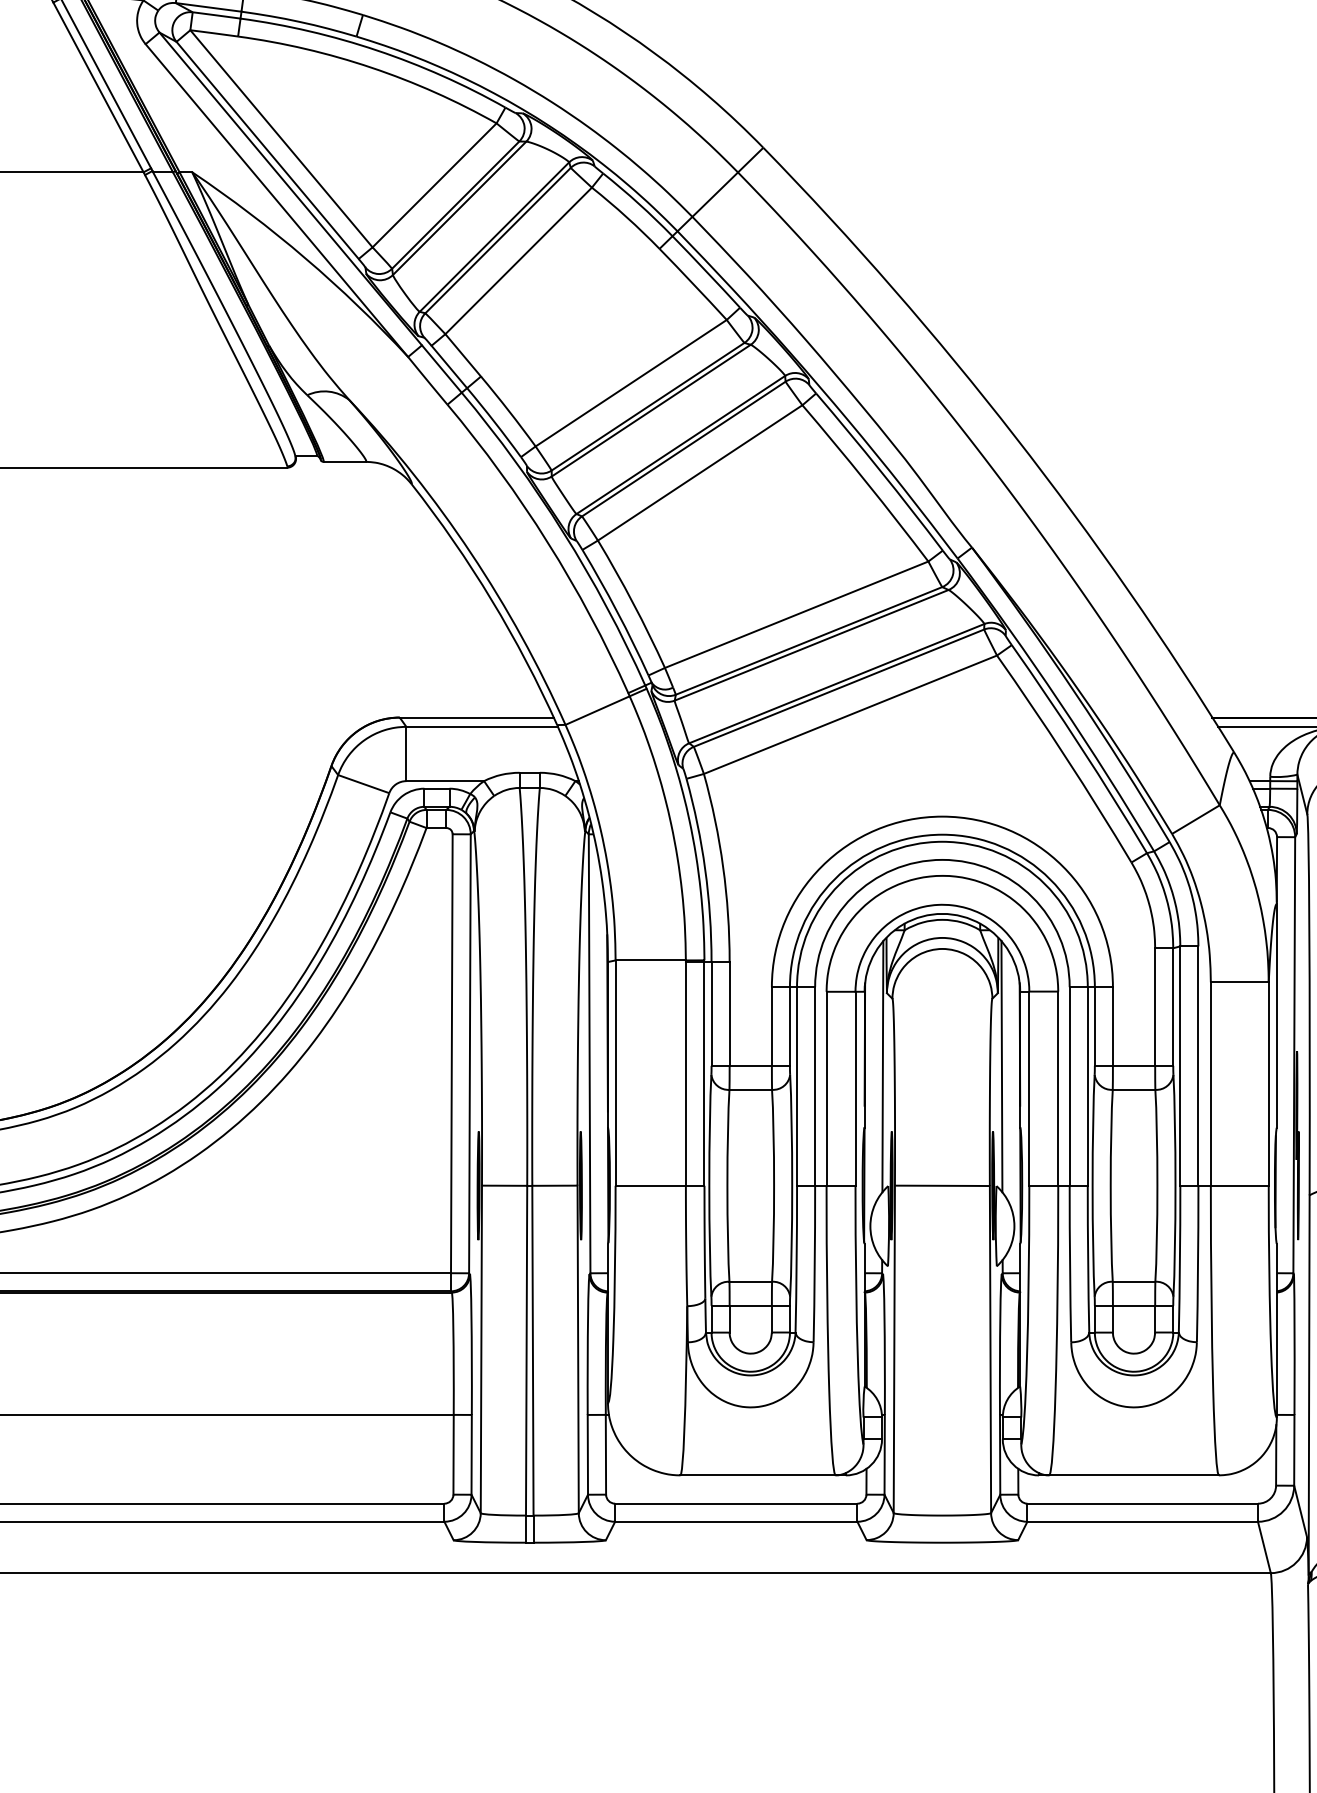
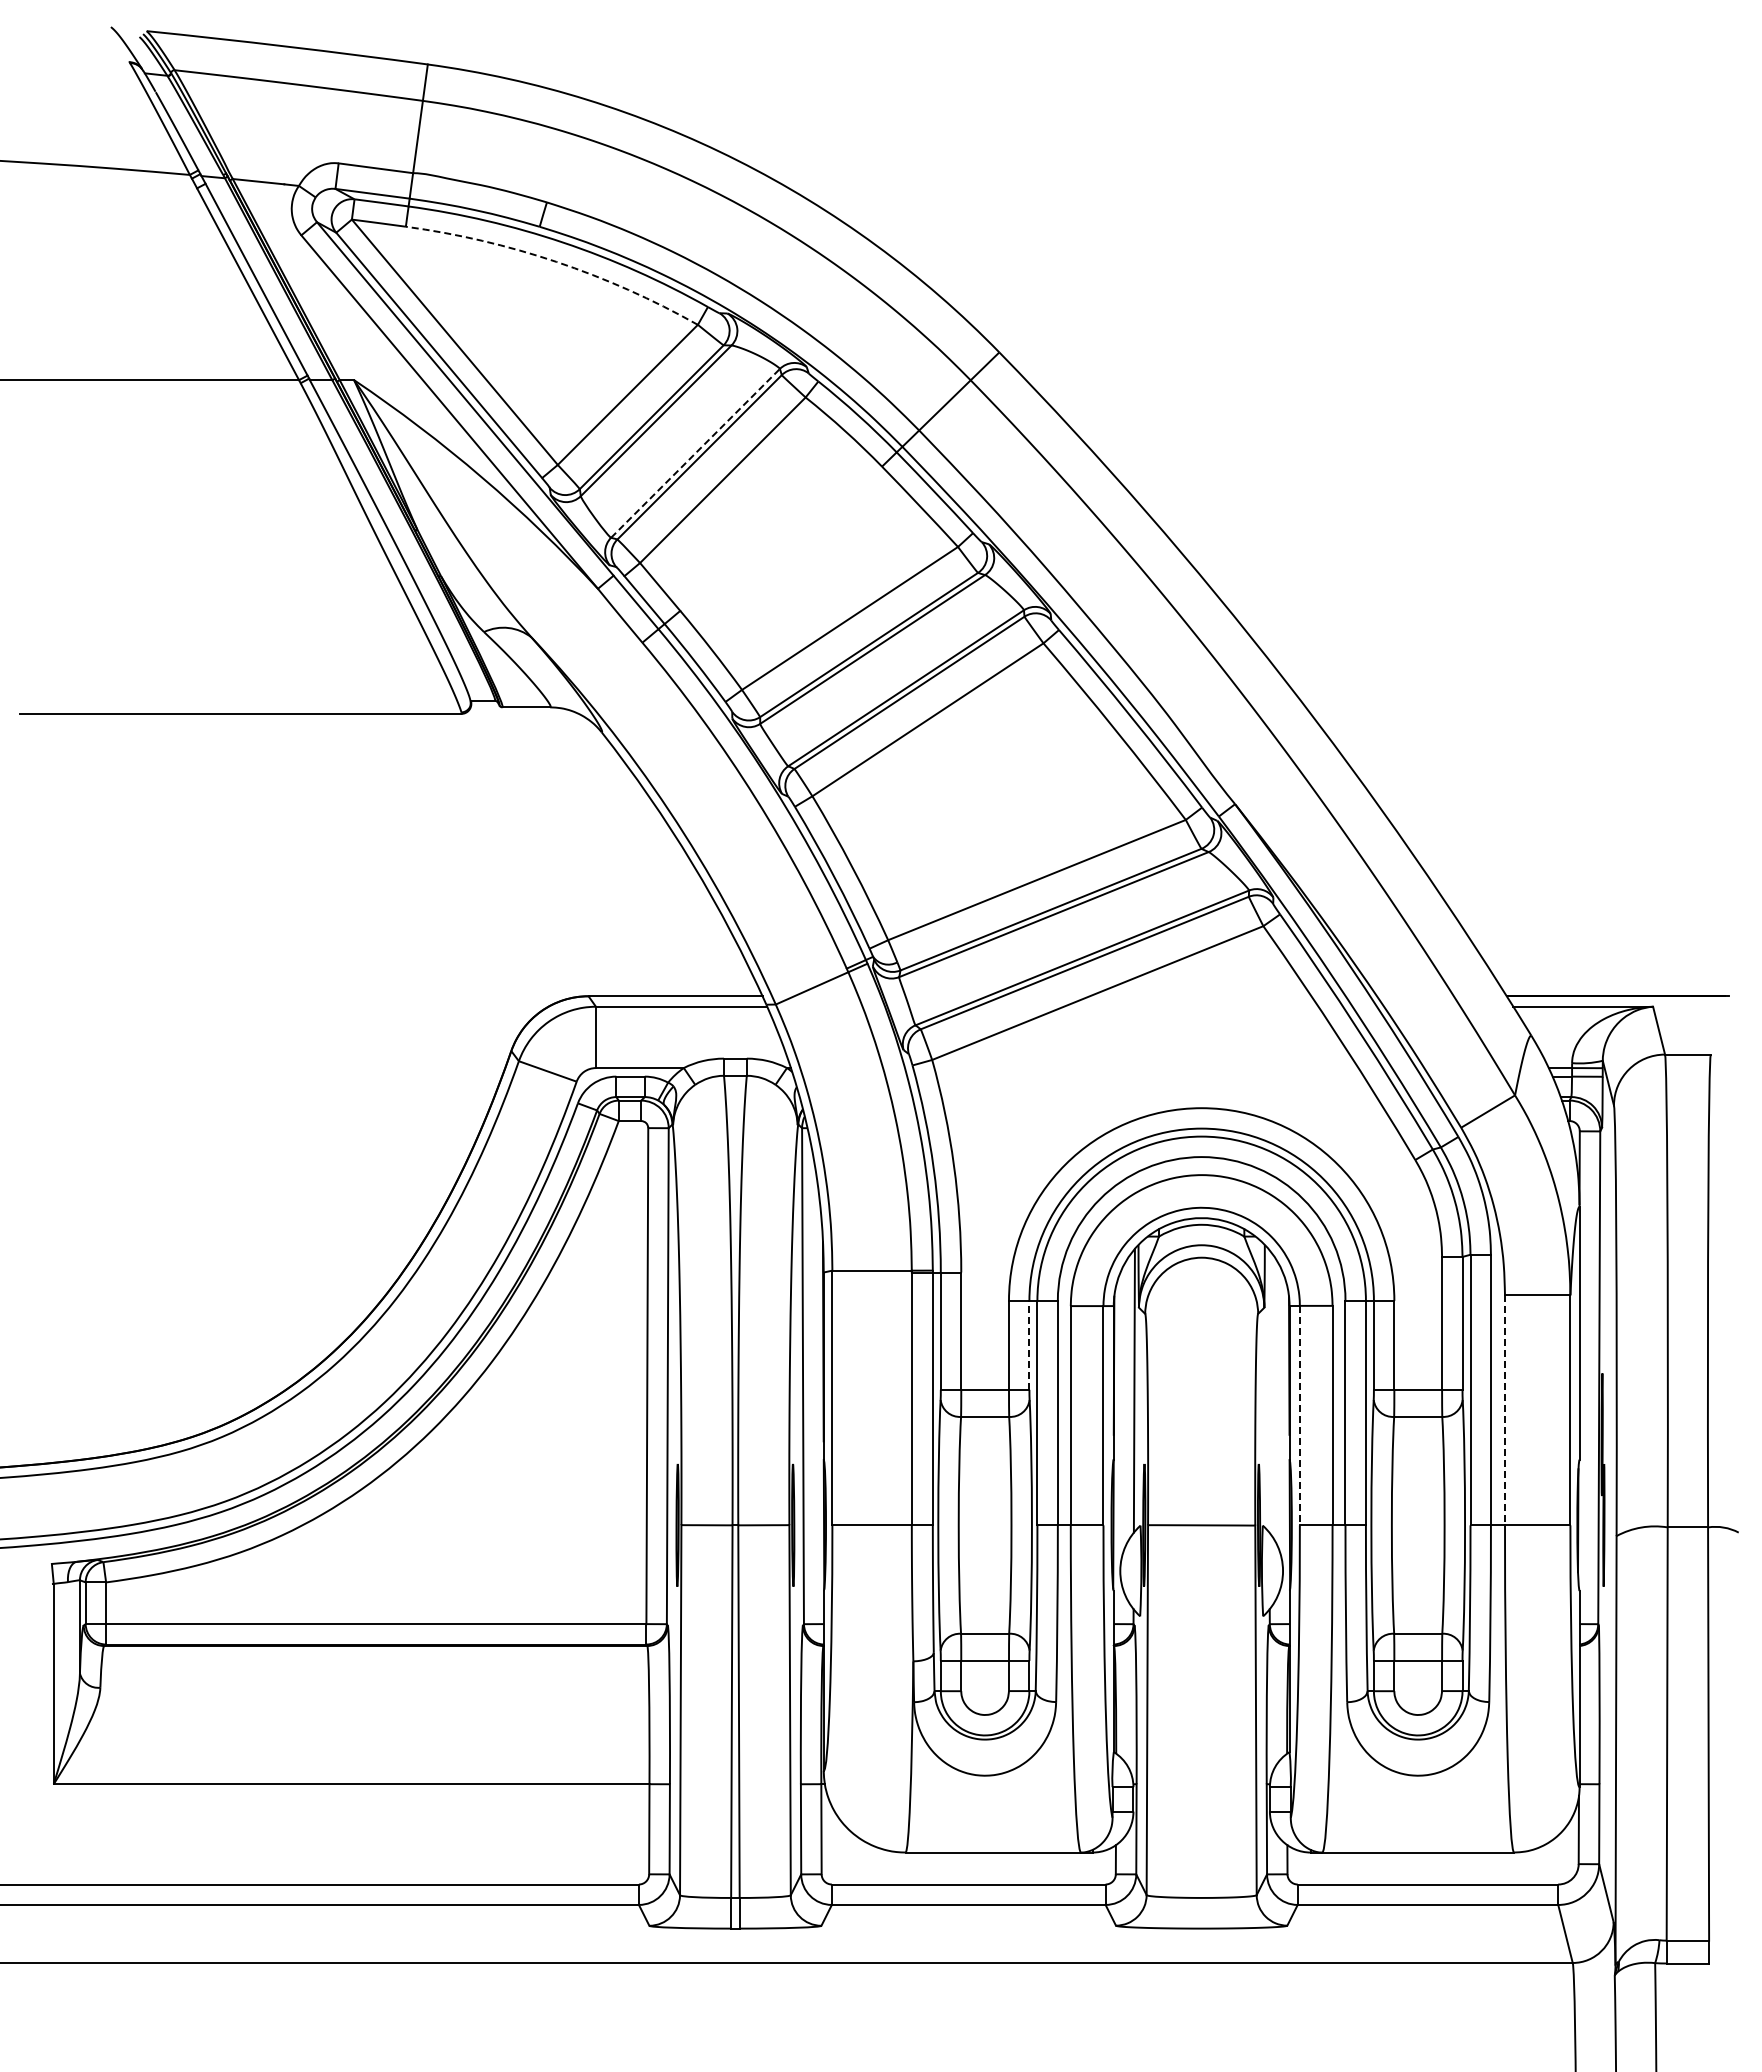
arc: (371, 67) -> (556, 261), solid -> dashed
line: (494, 237) -> (695, 453), solid -> dashed
line: (790, 1025) -> (1029, 1344), solid -> dashed
line: (1001, 1066) -> (1268, 1390), removed
line: (1210, 1084) -> (1504, 1410), solid -> dashed
line: (1028, 1088) -> (1299, 1415), solid -> dashed

